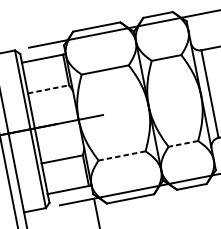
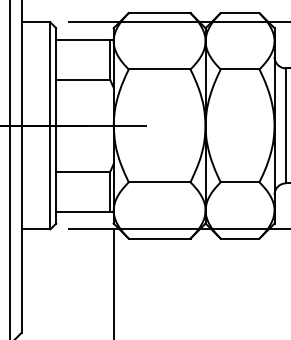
line: (48, 89) -> (83, 79), dashed -> solid
line: (182, 144) -> (239, 182), dashed -> solid
line: (122, 156) -> (159, 182), dashed -> solid

